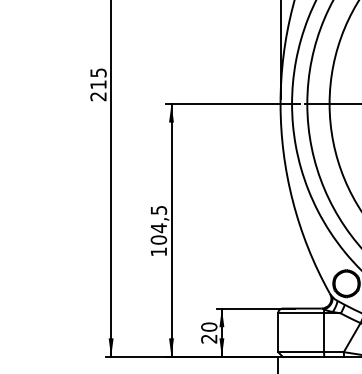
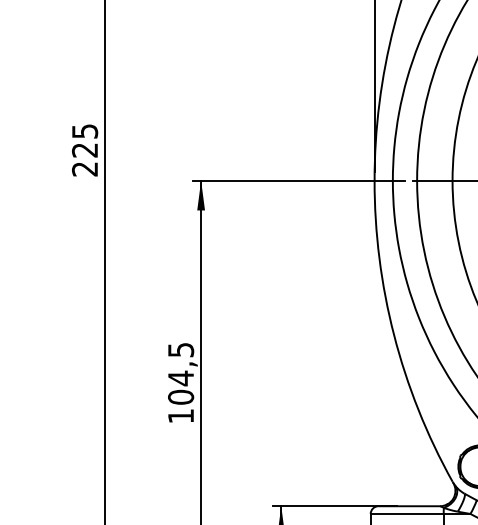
text: (98, 84) -> (85, 149), 215 -> 225

